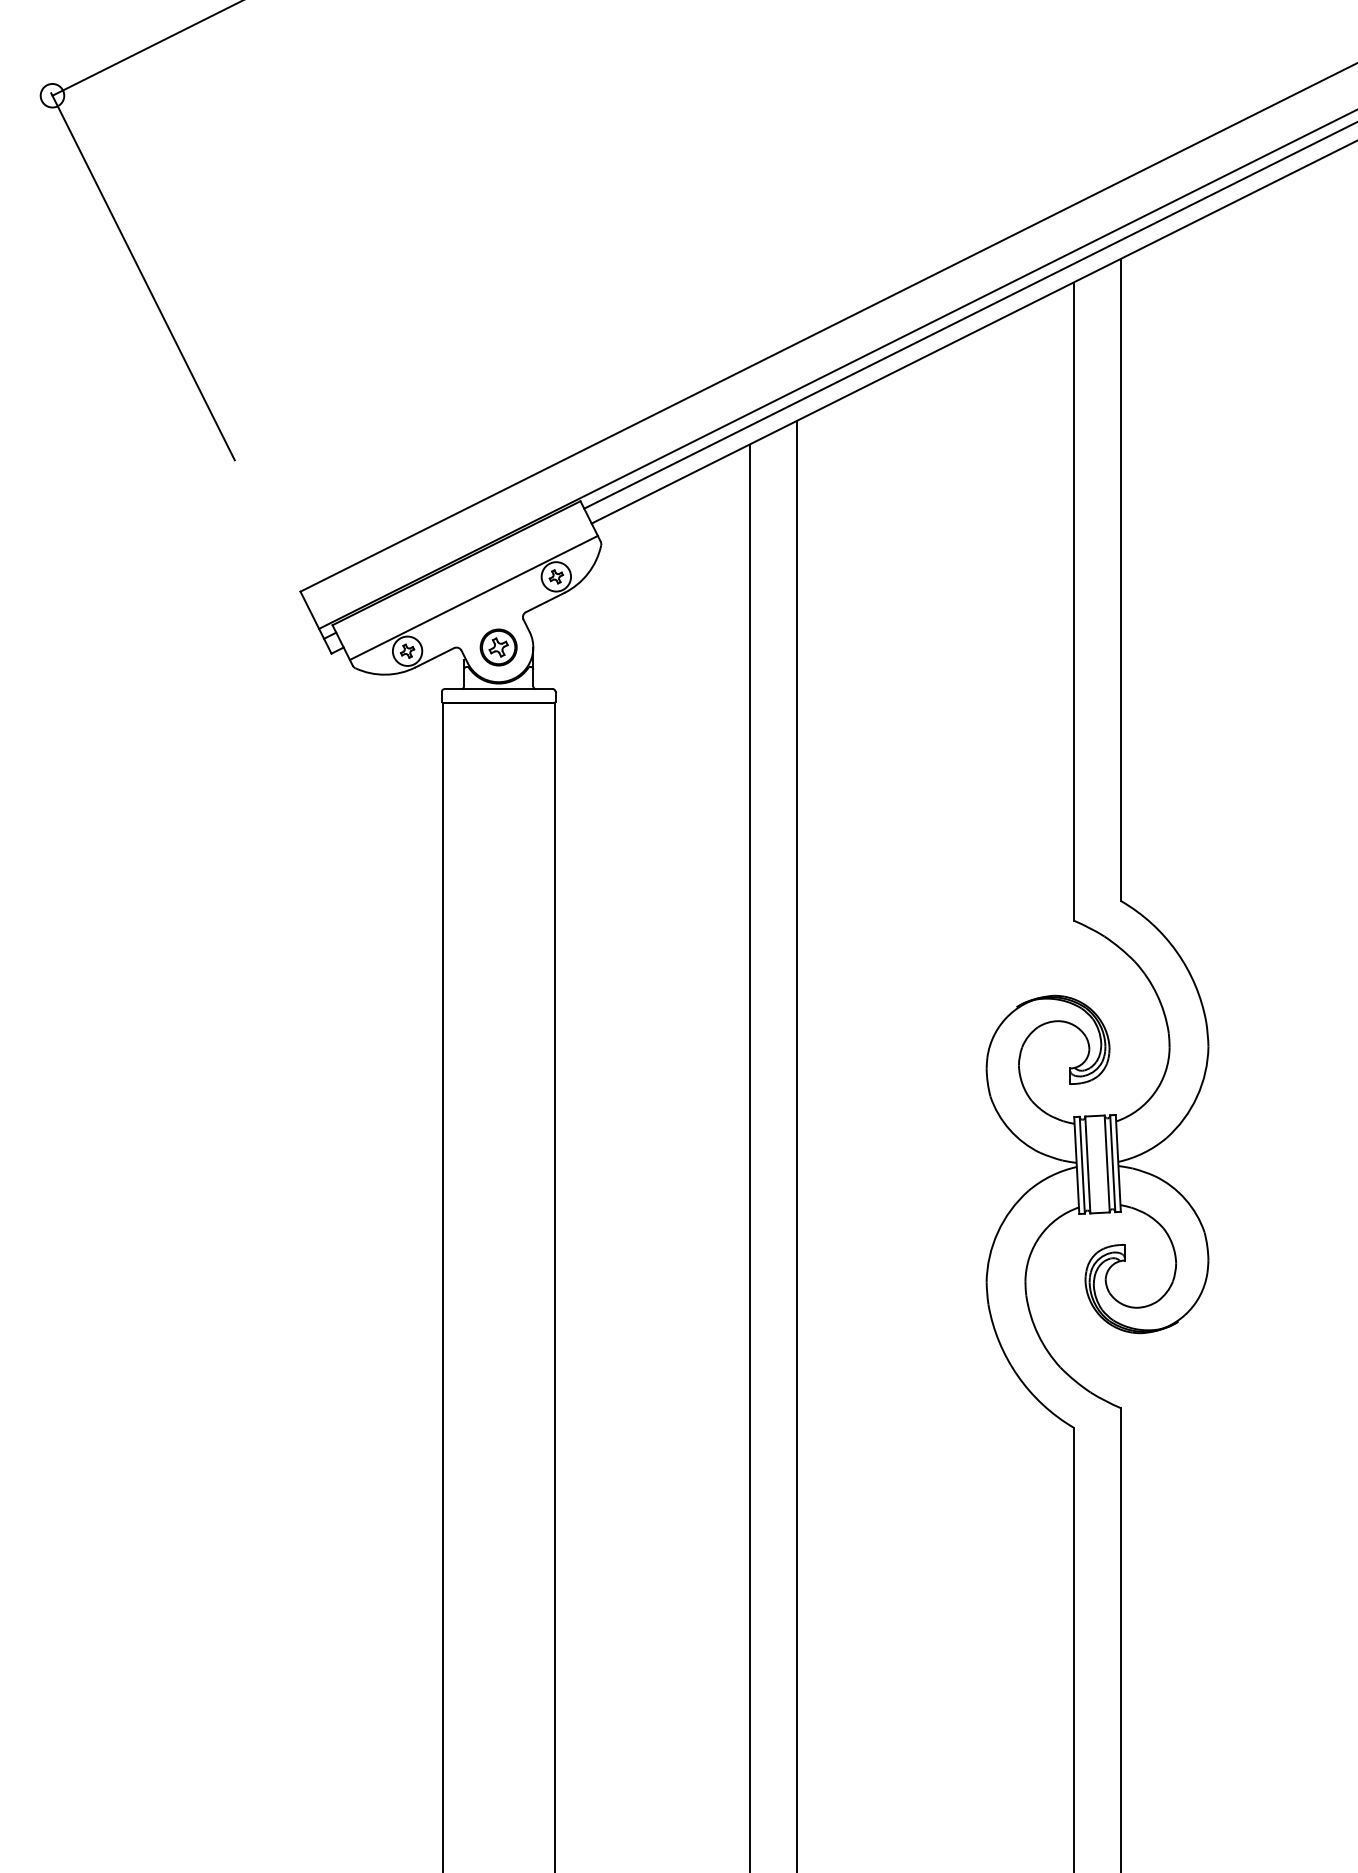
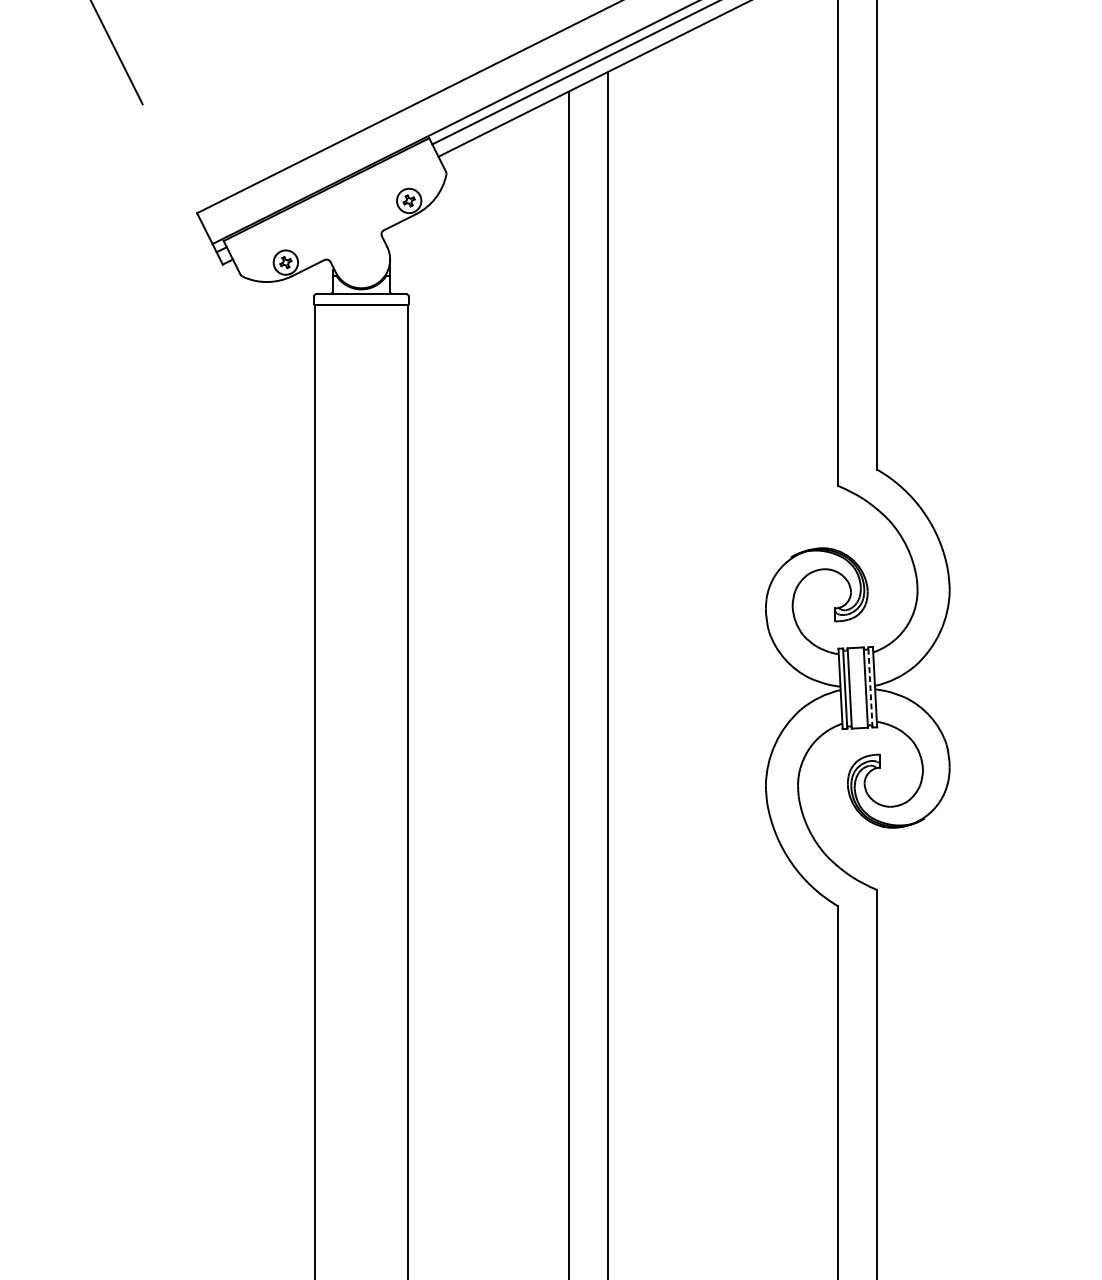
line: (473, 597) -> (340, 218), removed
part: (498, 647) -> (361, 259), removed
line: (1112, 1163) -> (870, 687), solid -> dashed

